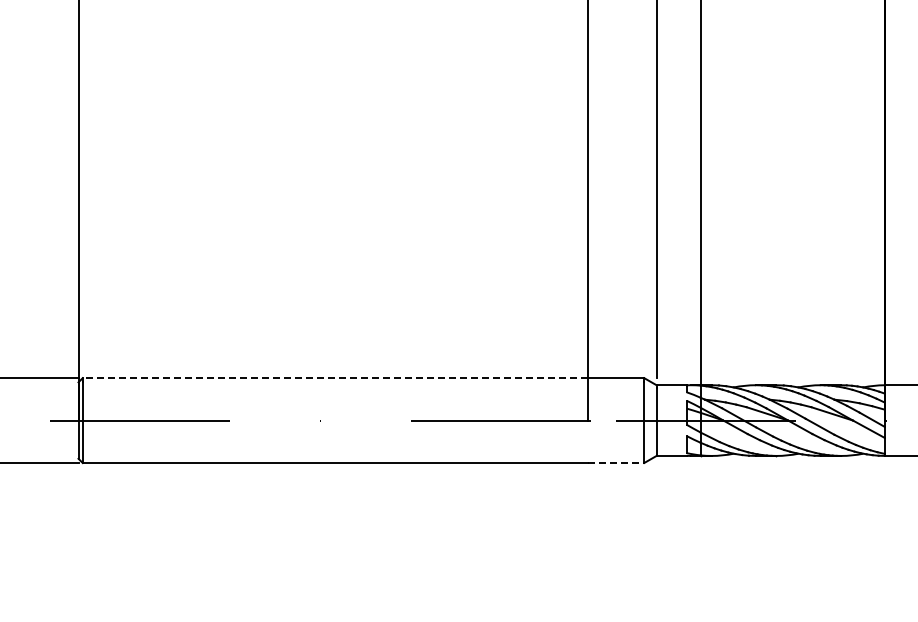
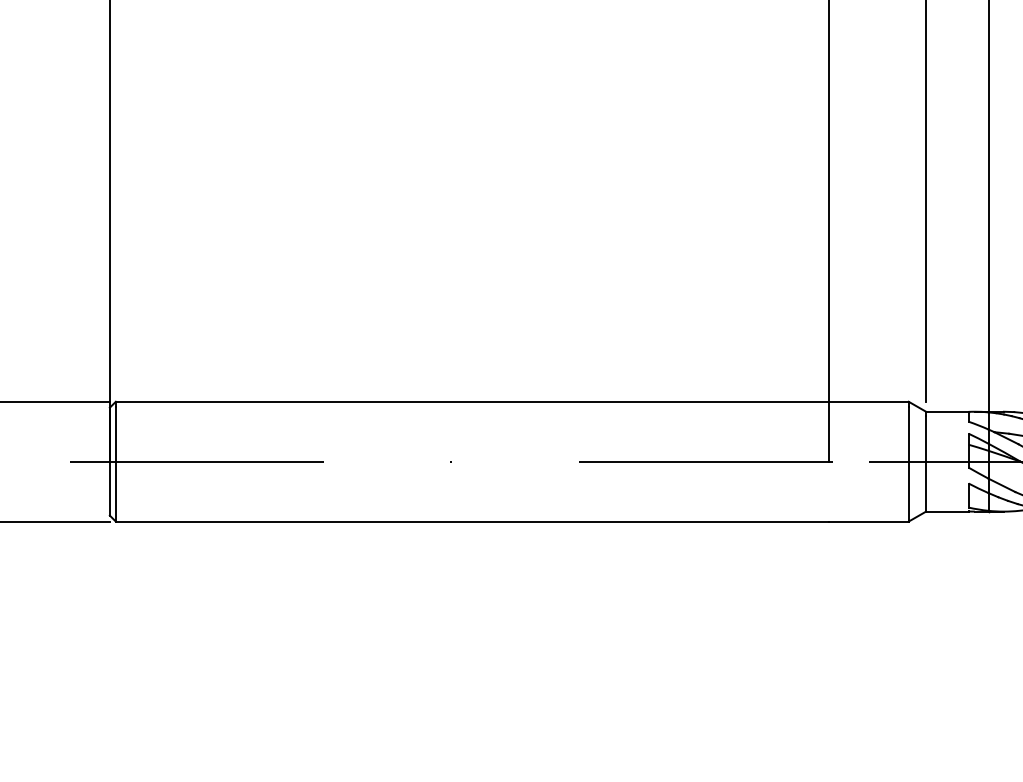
line: (334, 378) -> (471, 402), dashed -> solid
line: (616, 463) -> (869, 522), dashed -> solid

